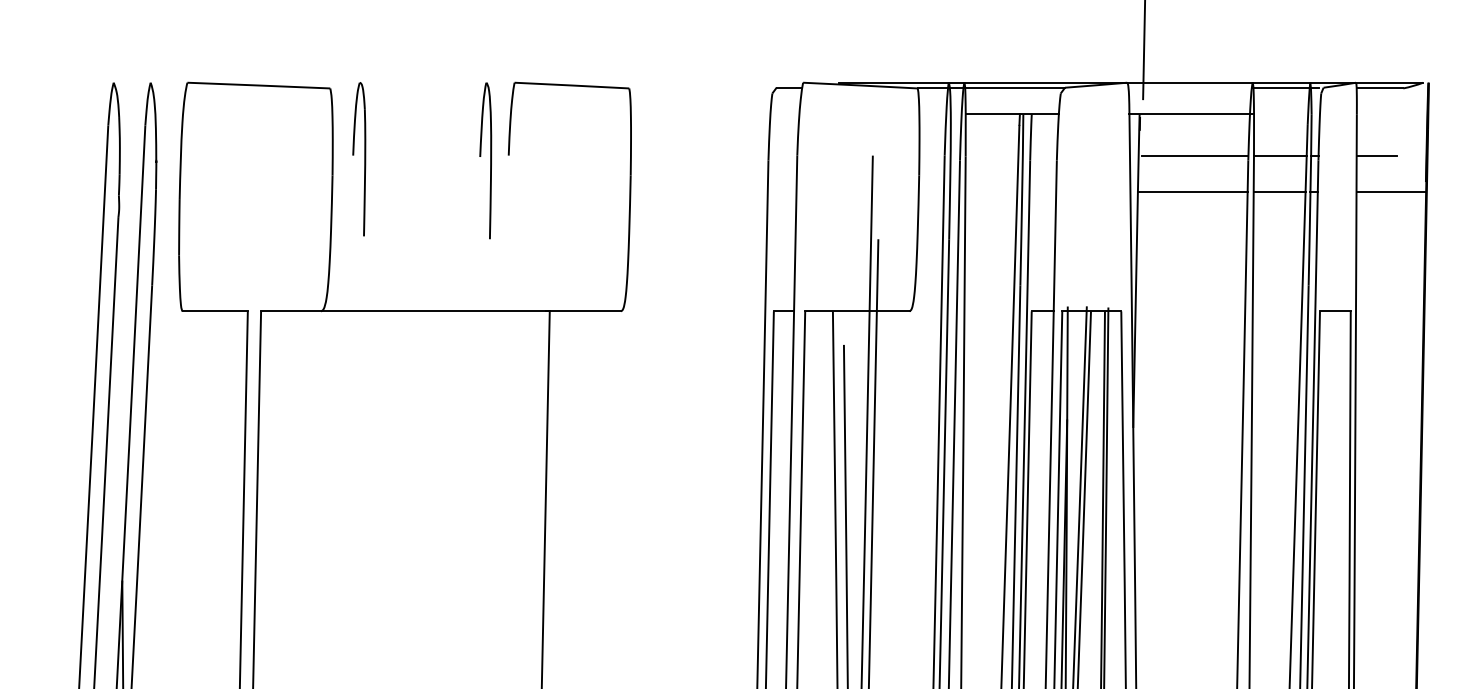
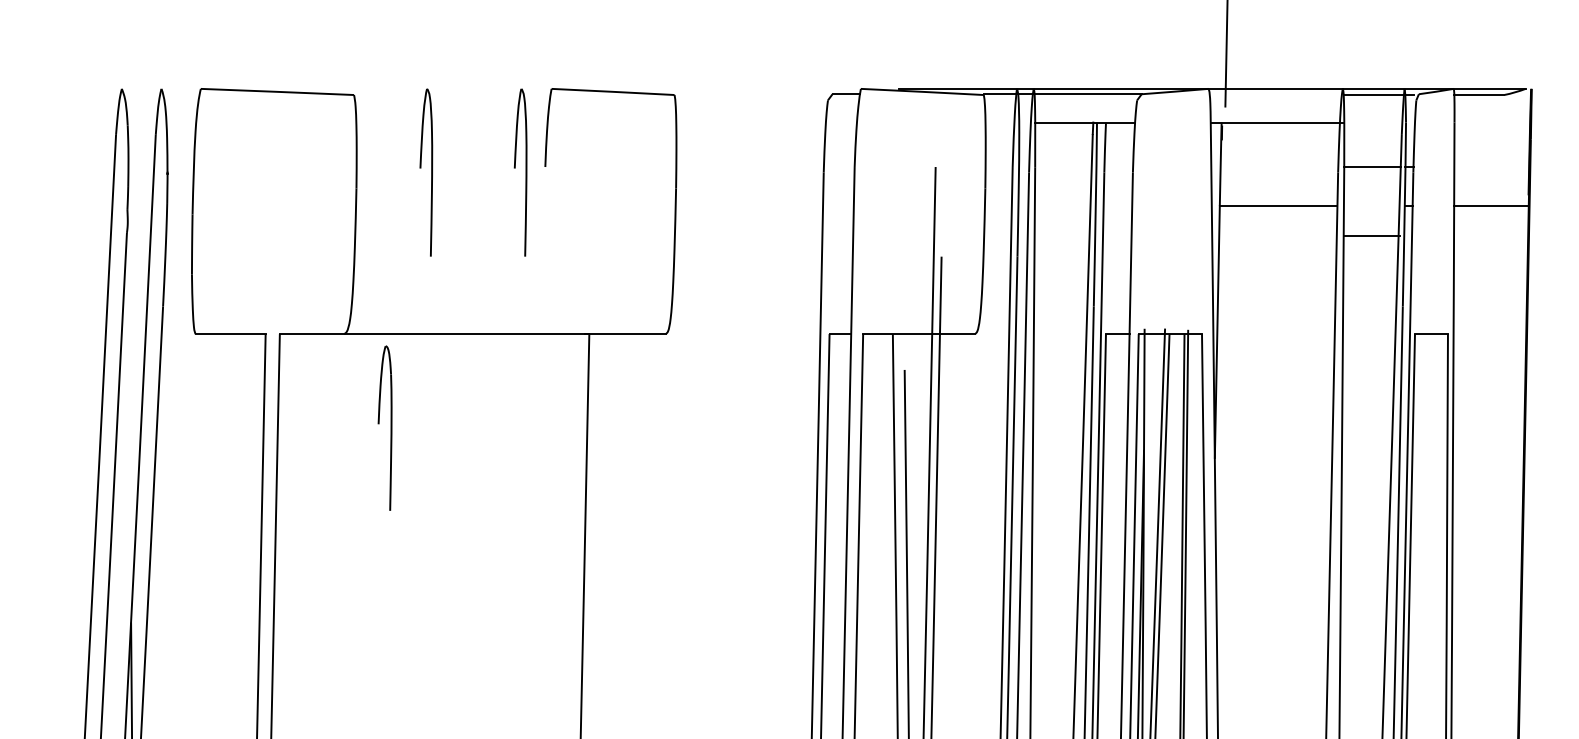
line: (1194, 155) -> (1280, 166), removed
line: (1376, 155) -> (1475, 166), removed
part: (359, 159) -> (385, 428), moved
part: (397, 160) -> (426, 172), added
line: (1279, 192) -> (1371, 236), moved

